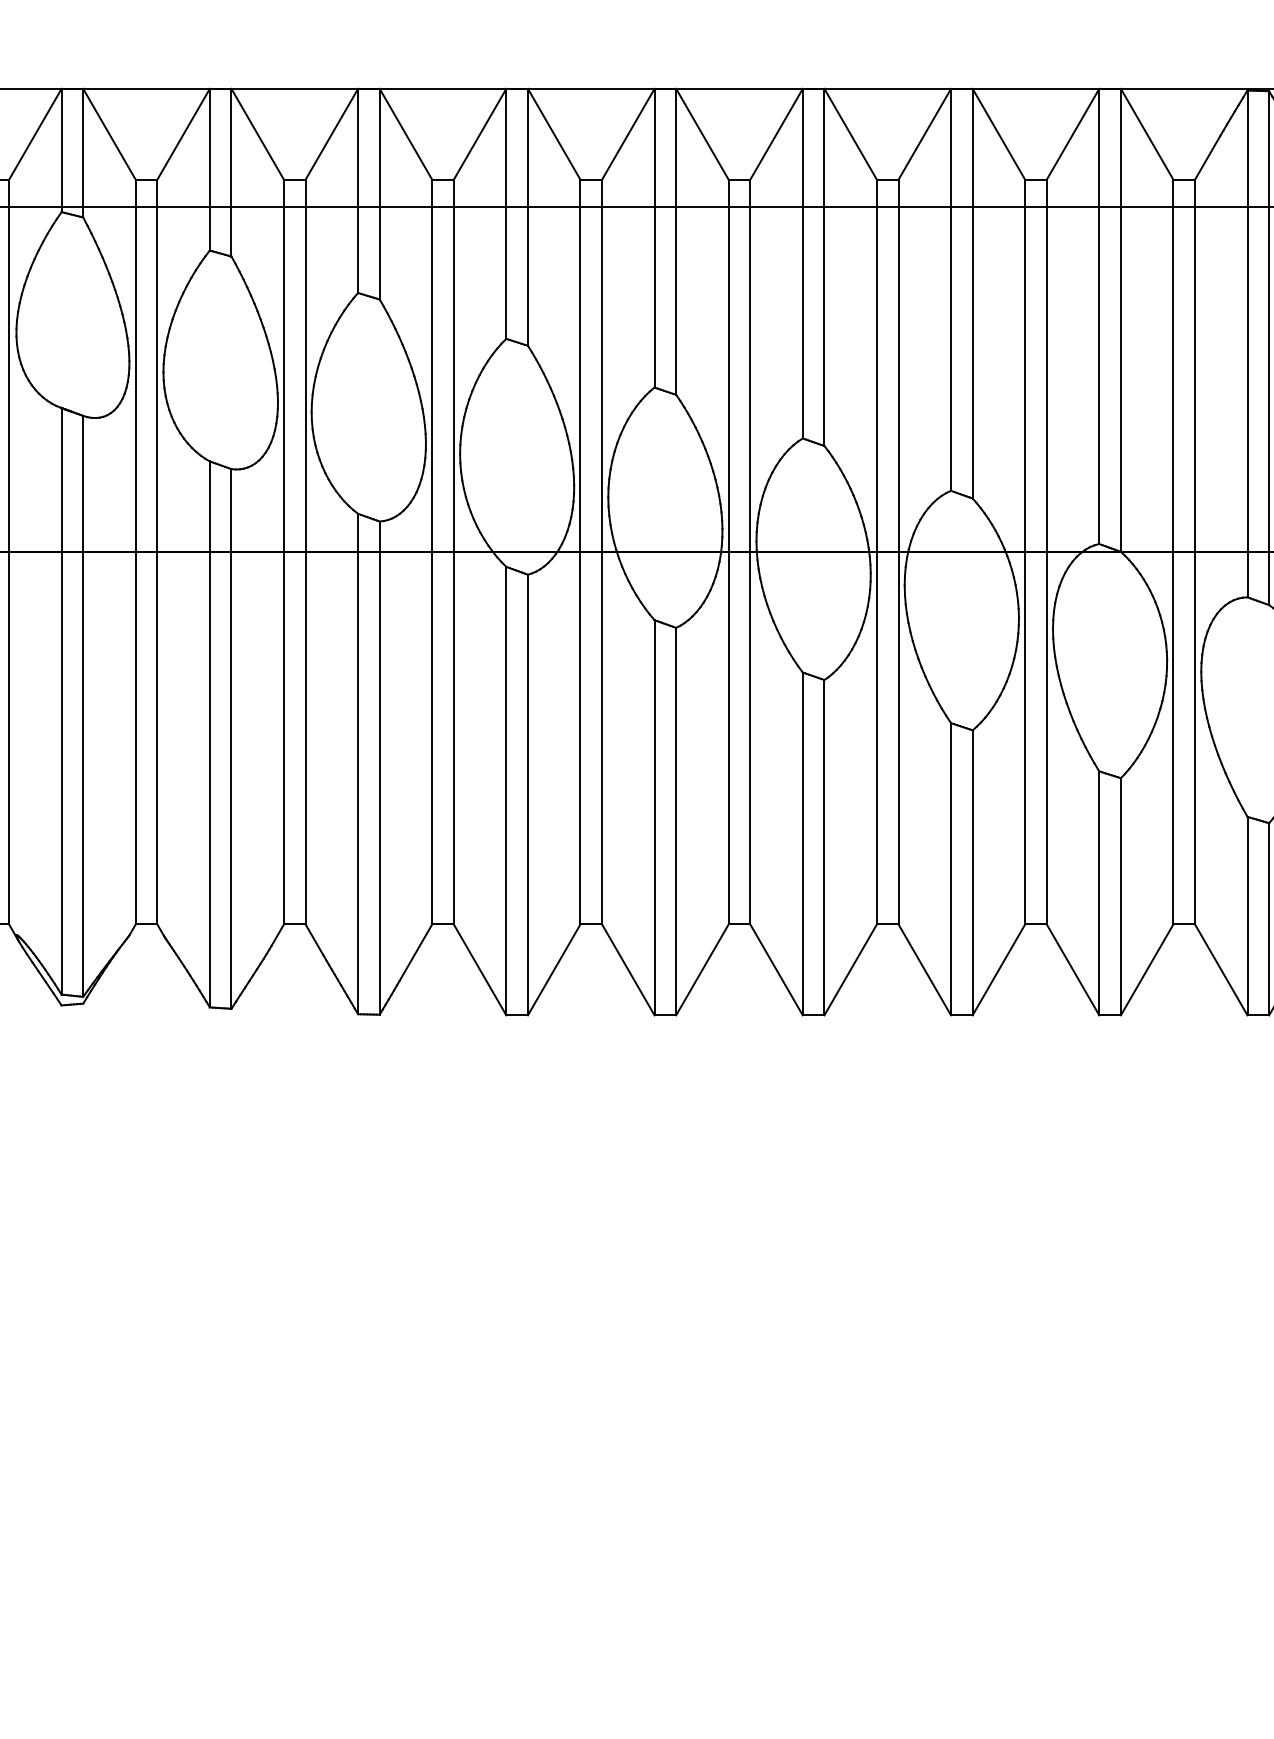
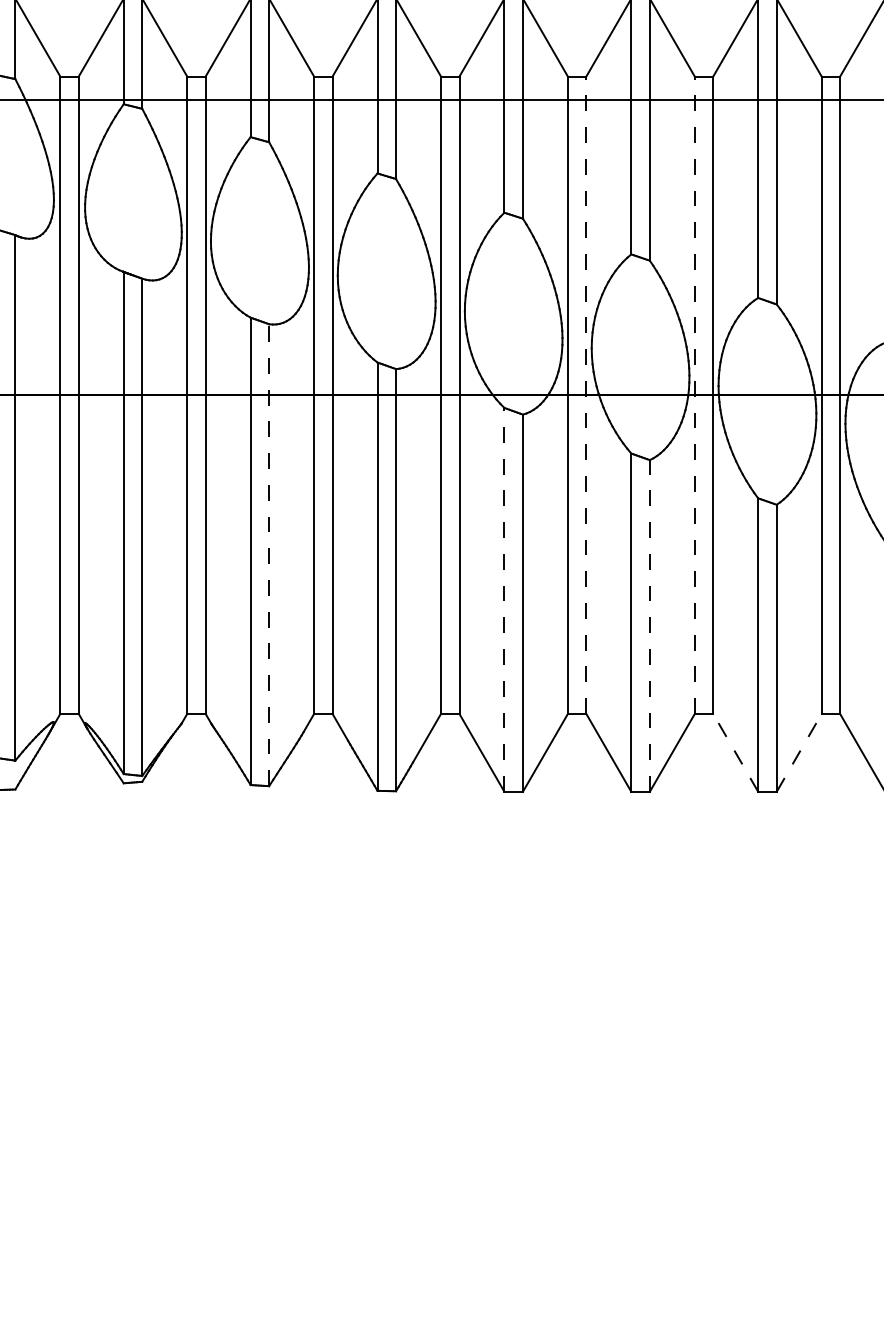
line: (602, 551) -> (586, 394), solid -> dashed
line: (728, 551) -> (694, 394), solid -> dashed
line: (231, 738) -> (269, 554), solid -> dashed
line: (506, 790) -> (504, 599), solid -> dashed
line: (676, 821) -> (650, 625), solid -> dashed
line: (776, 969) -> (735, 752), solid -> dashed
line: (850, 969) -> (799, 752), solid -> dashed

